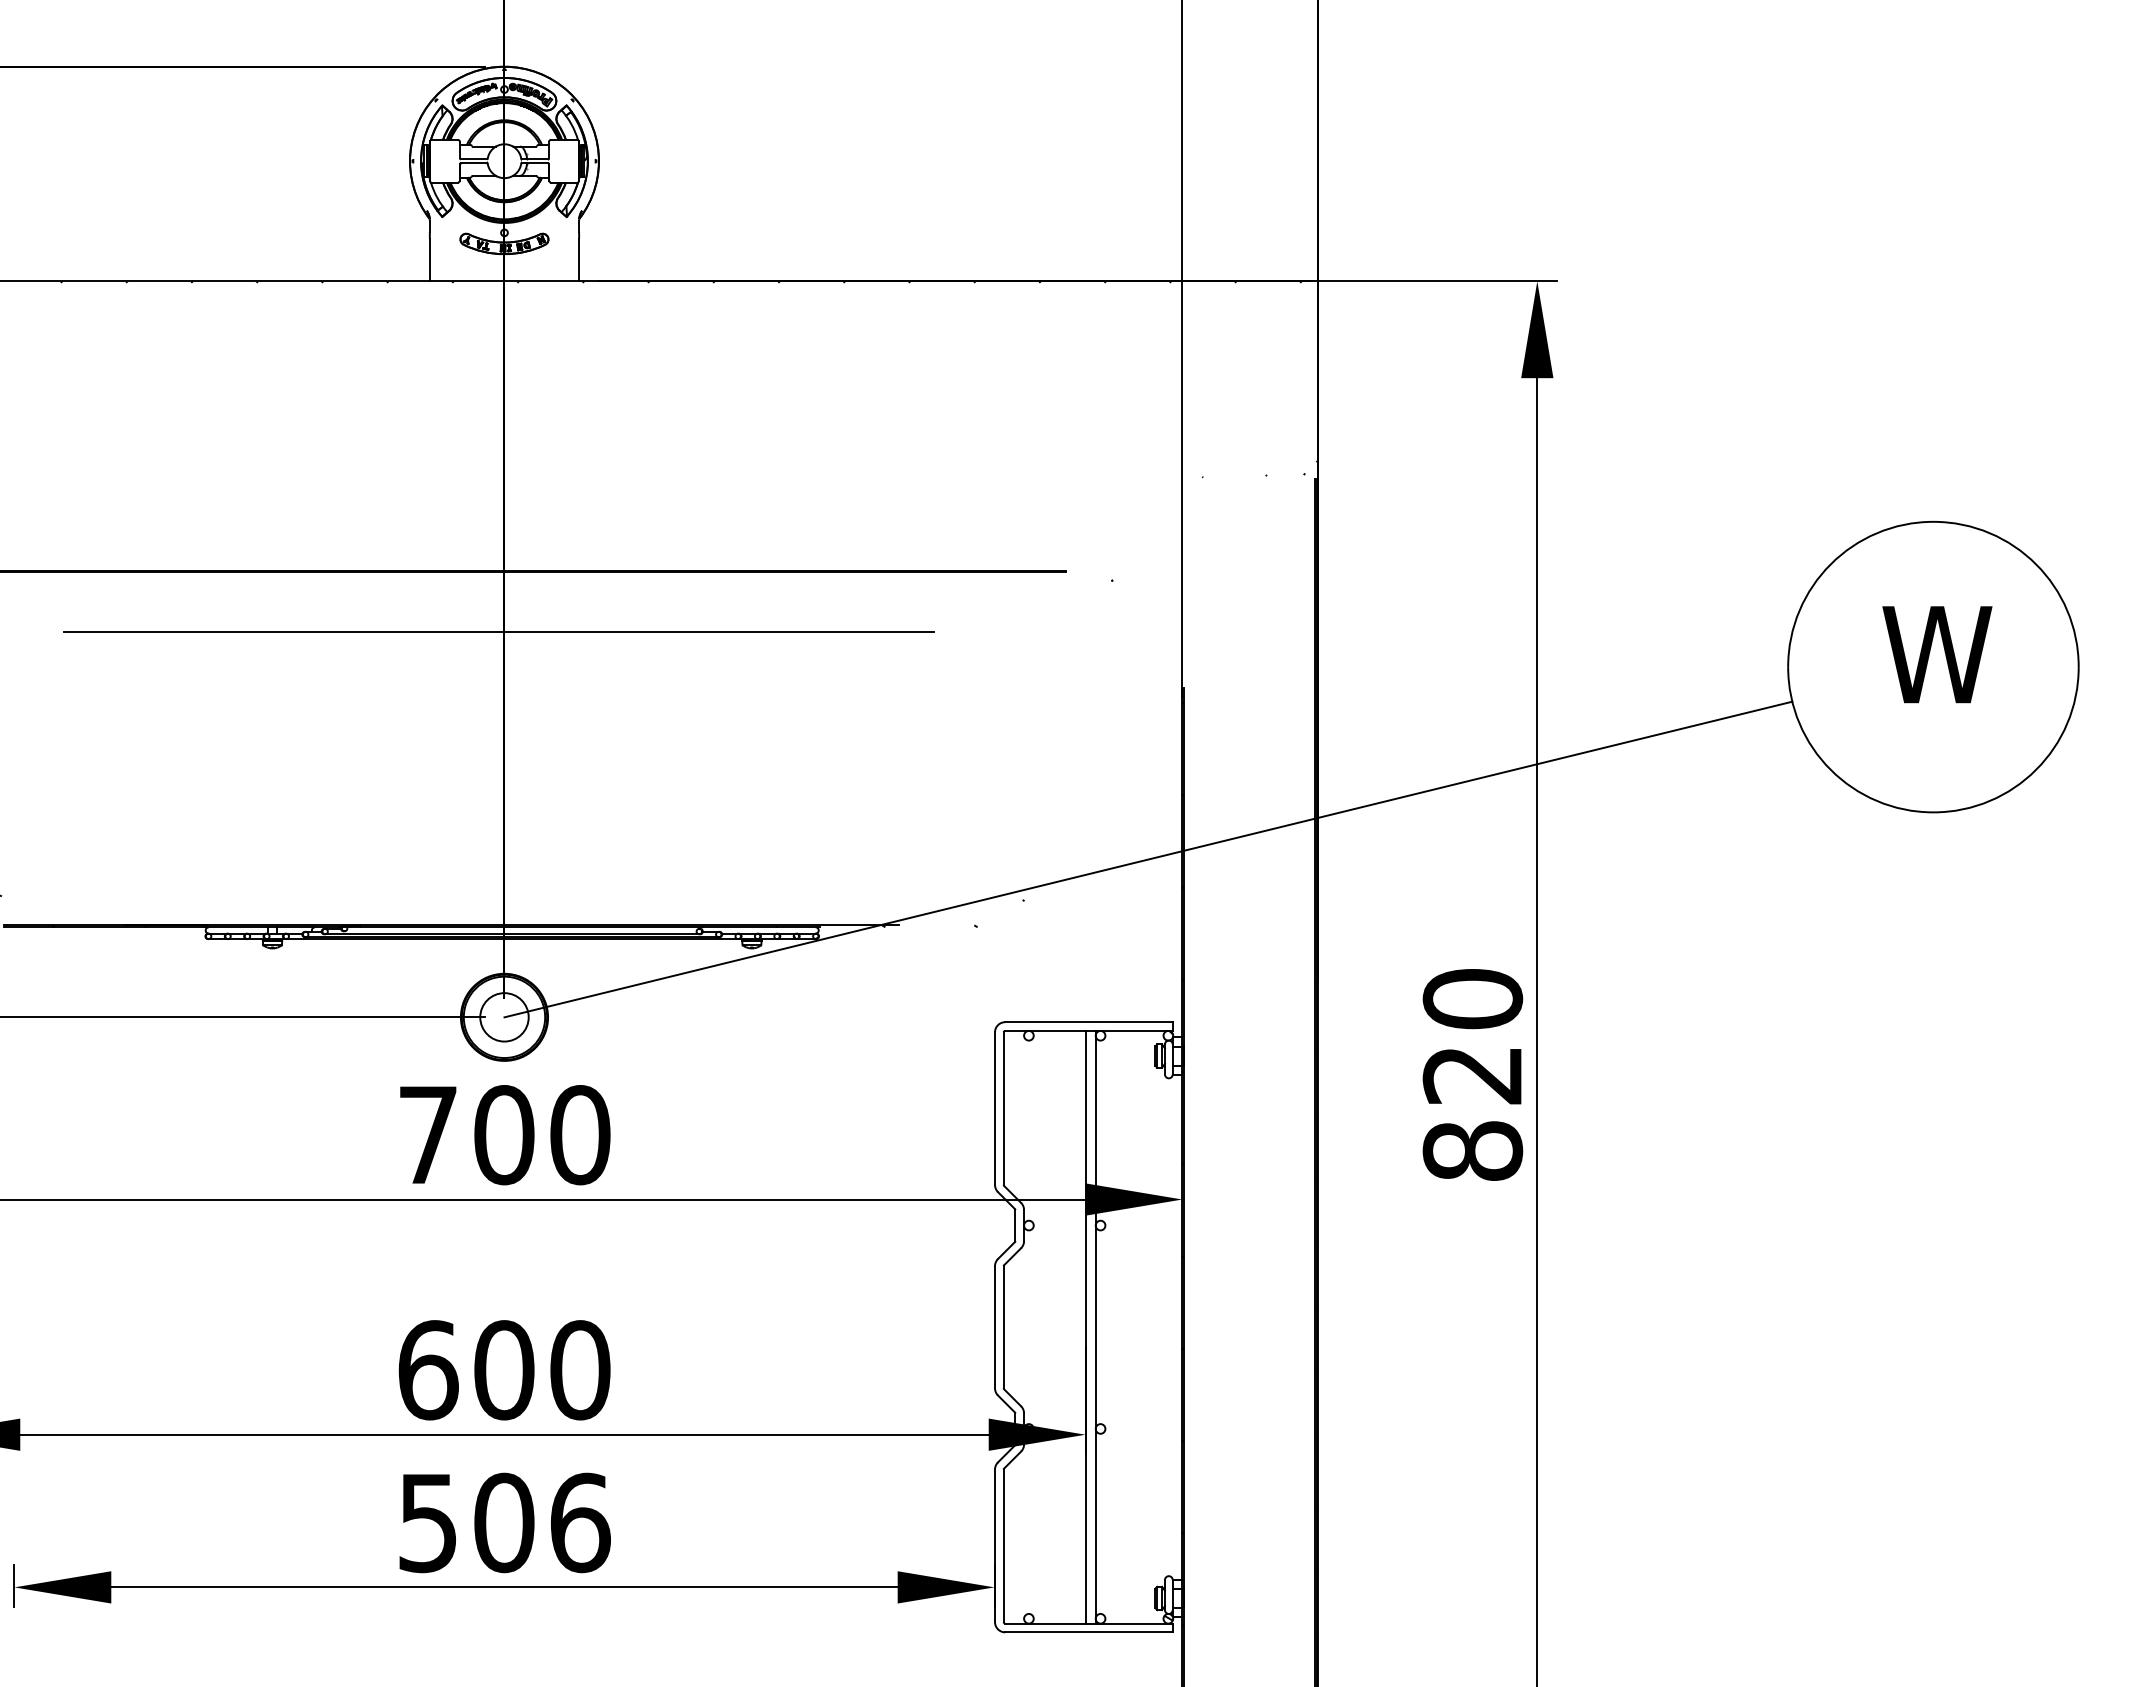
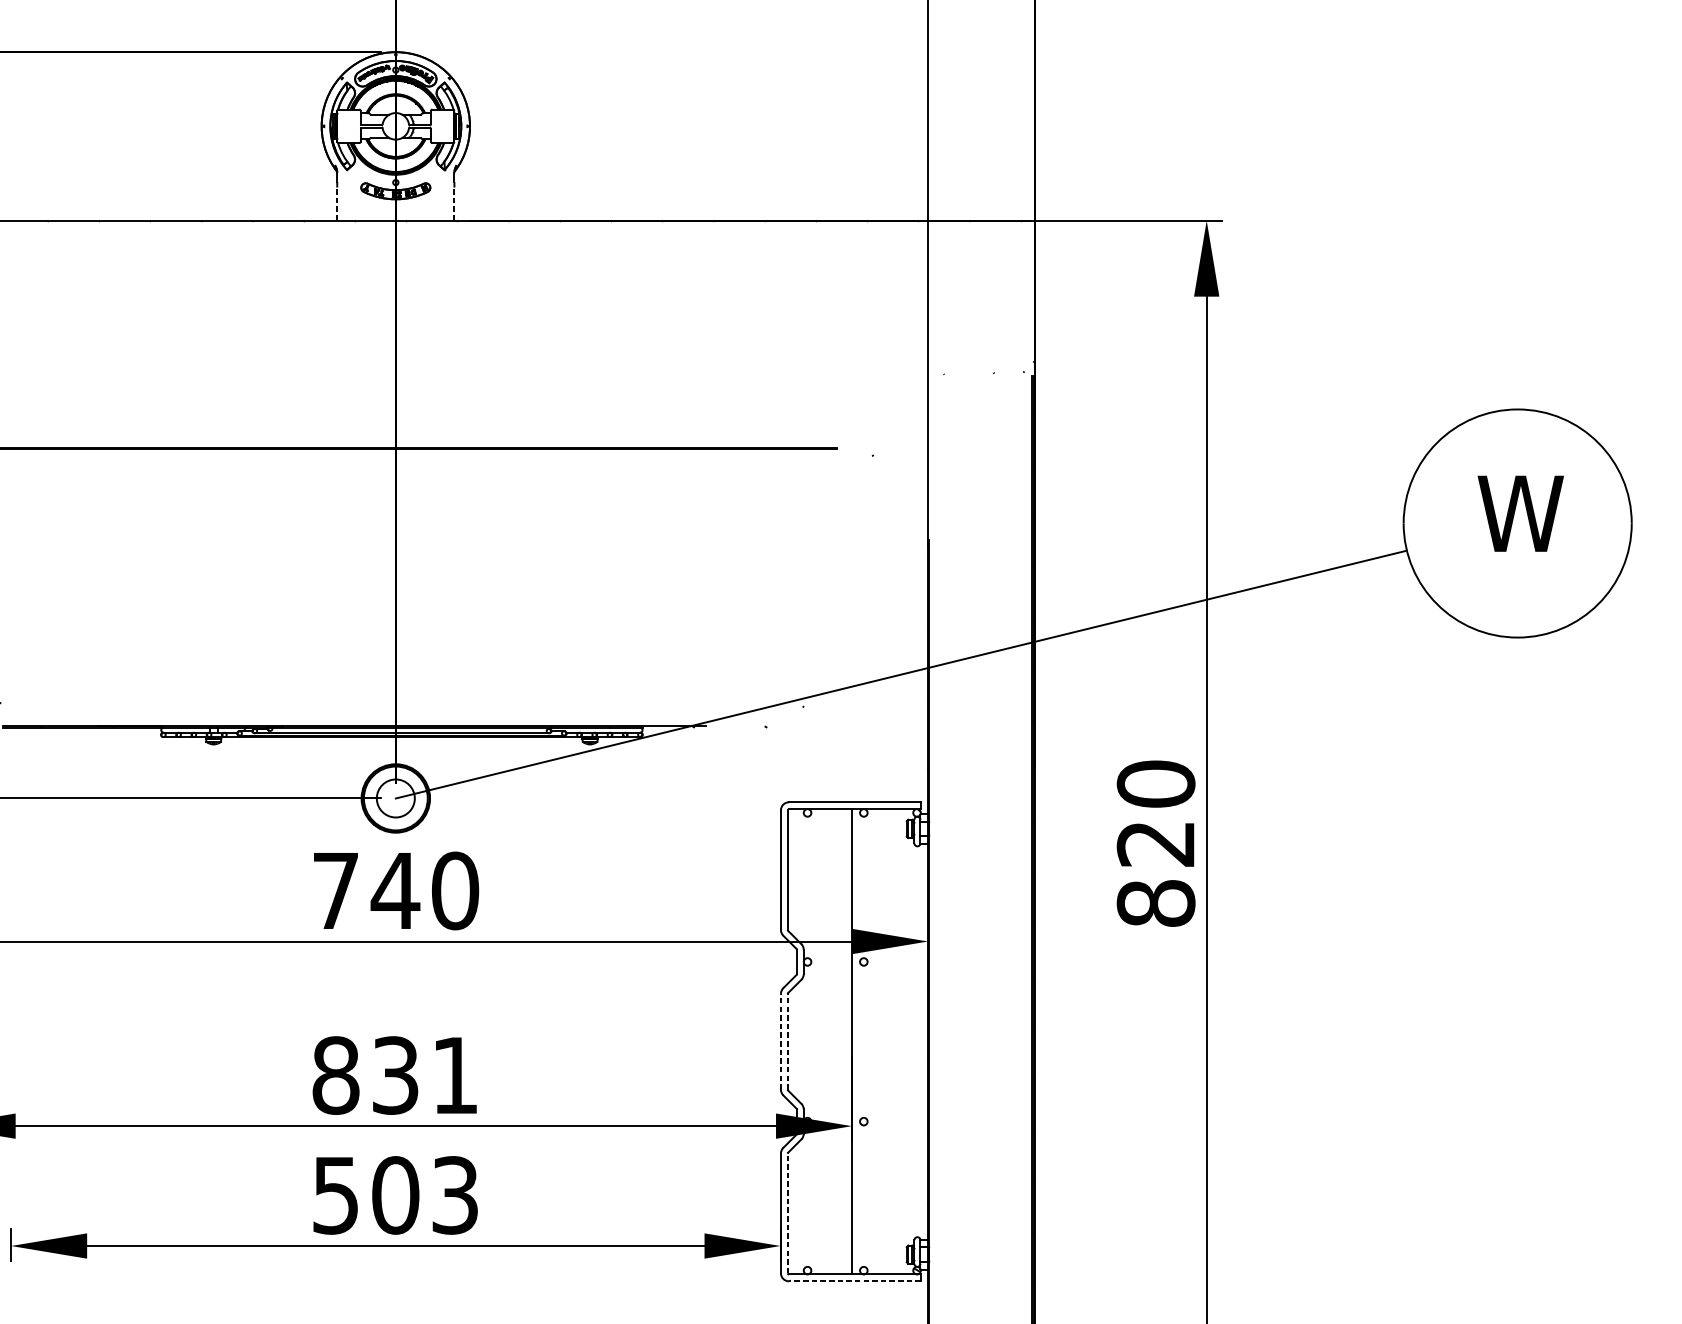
line: (429, 259) -> (336, 203), solid -> dashed
line: (579, 259) -> (454, 203), solid -> dashed
line: (498, 631) -> (391, 495), removed
text: (503, 1135) -> (395, 891), 700 -> 740
line: (995, 1326) -> (781, 1041), solid -> dashed
line: (1003, 1326) -> (787, 1041), solid -> dashed
line: (1095, 1326) -> (859, 1041), removed
text: (504, 1370) -> (395, 1075), 600 -> 831
text: (580, 1522) -> (455, 1195), 506 -> 503
line: (1003, 1545) -> (787, 1213), solid -> dashed
line: (1088, 1632) -> (854, 1281), solid -> dashed

